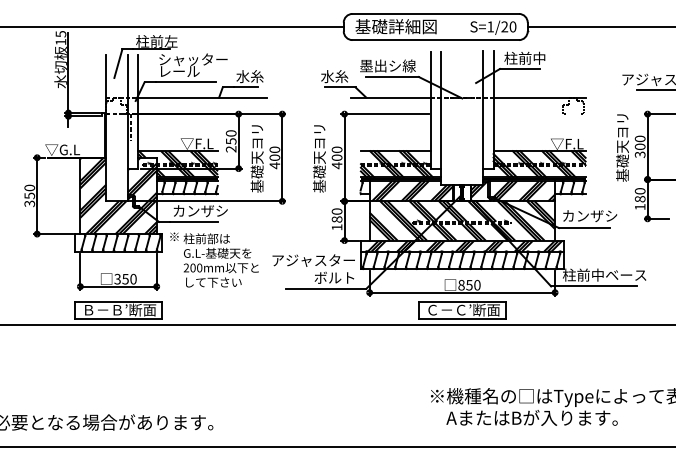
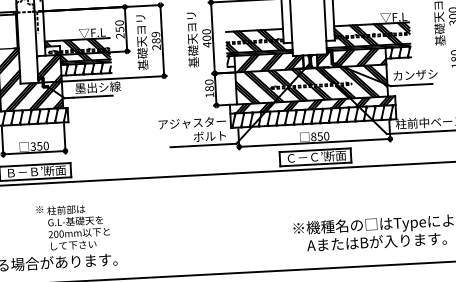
text: (274, 157) -> (155, 40), 400 -> 289
text: (200, 210) -> (97, 87), カンザシ -> 墨出シ線
text: (214, 259) -> (73, 226), moved

